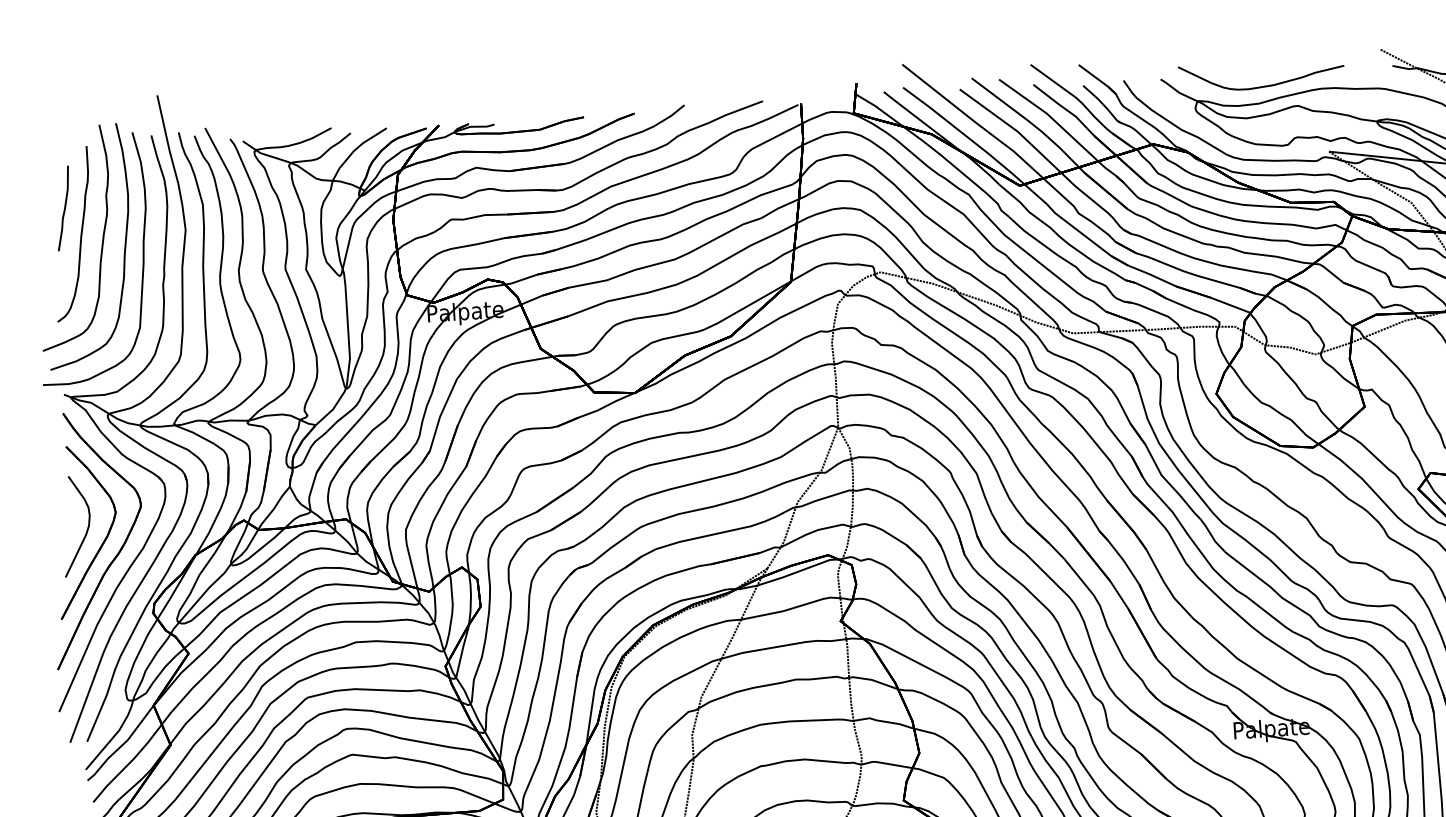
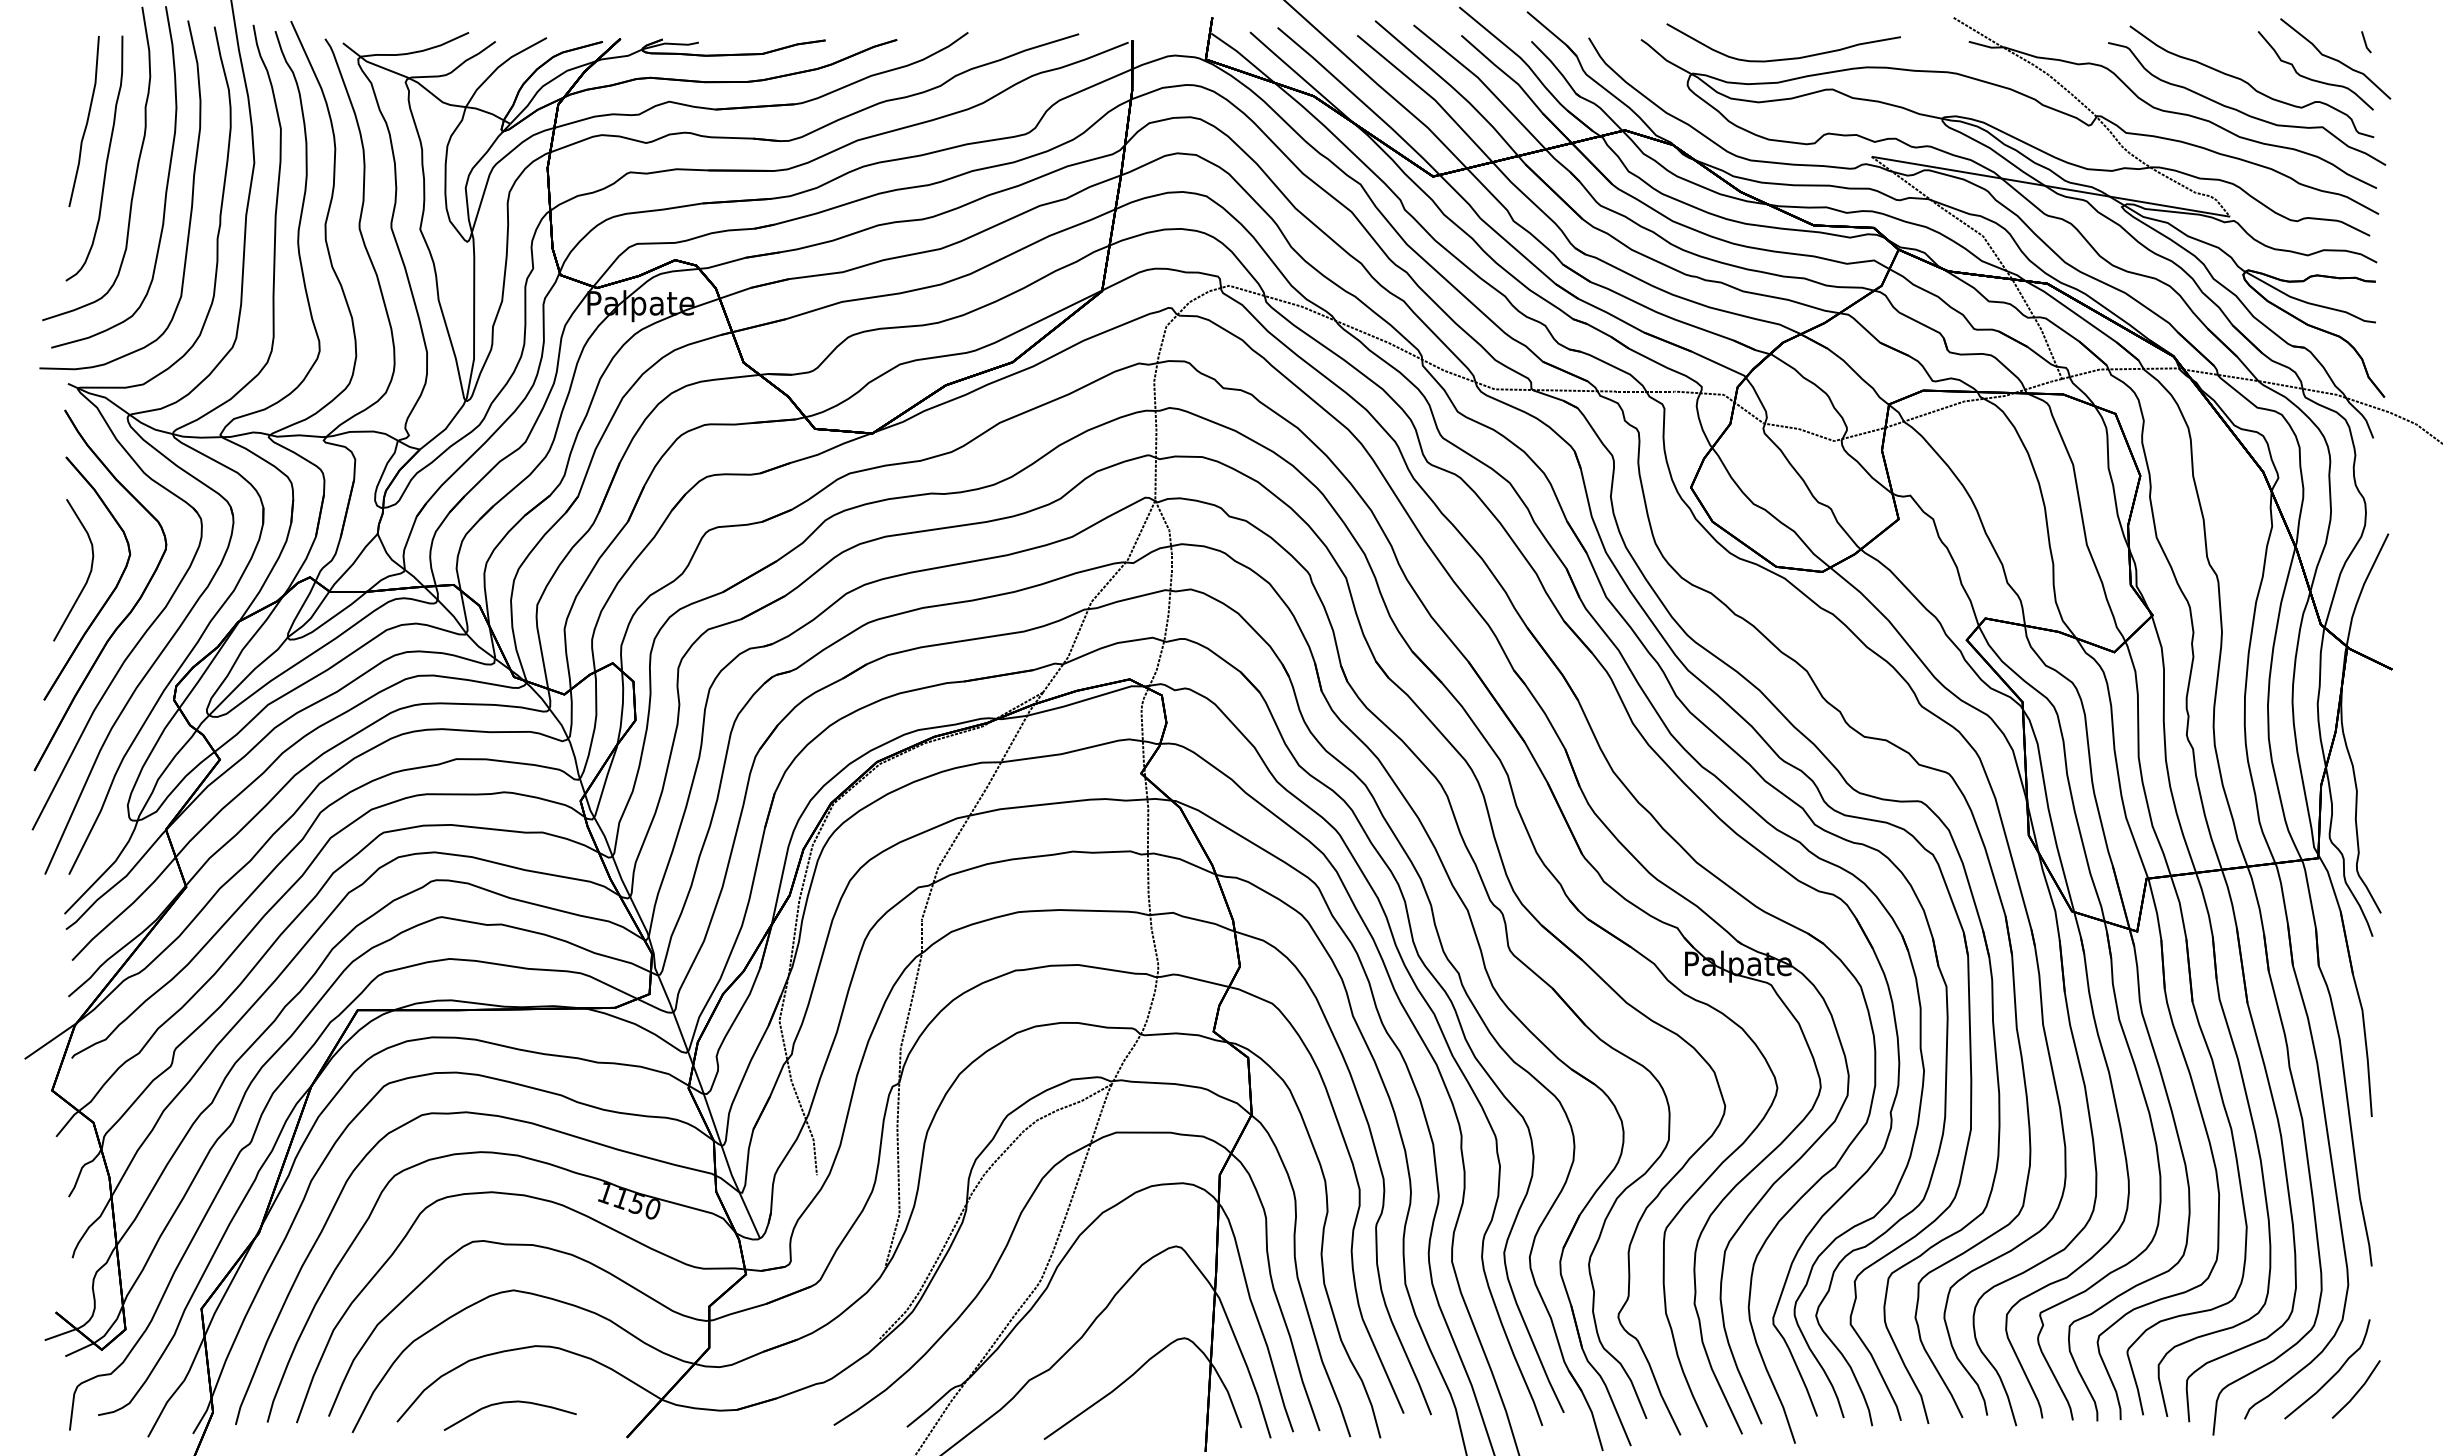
part: (62, 208) -> (83, 121), size x1.43

